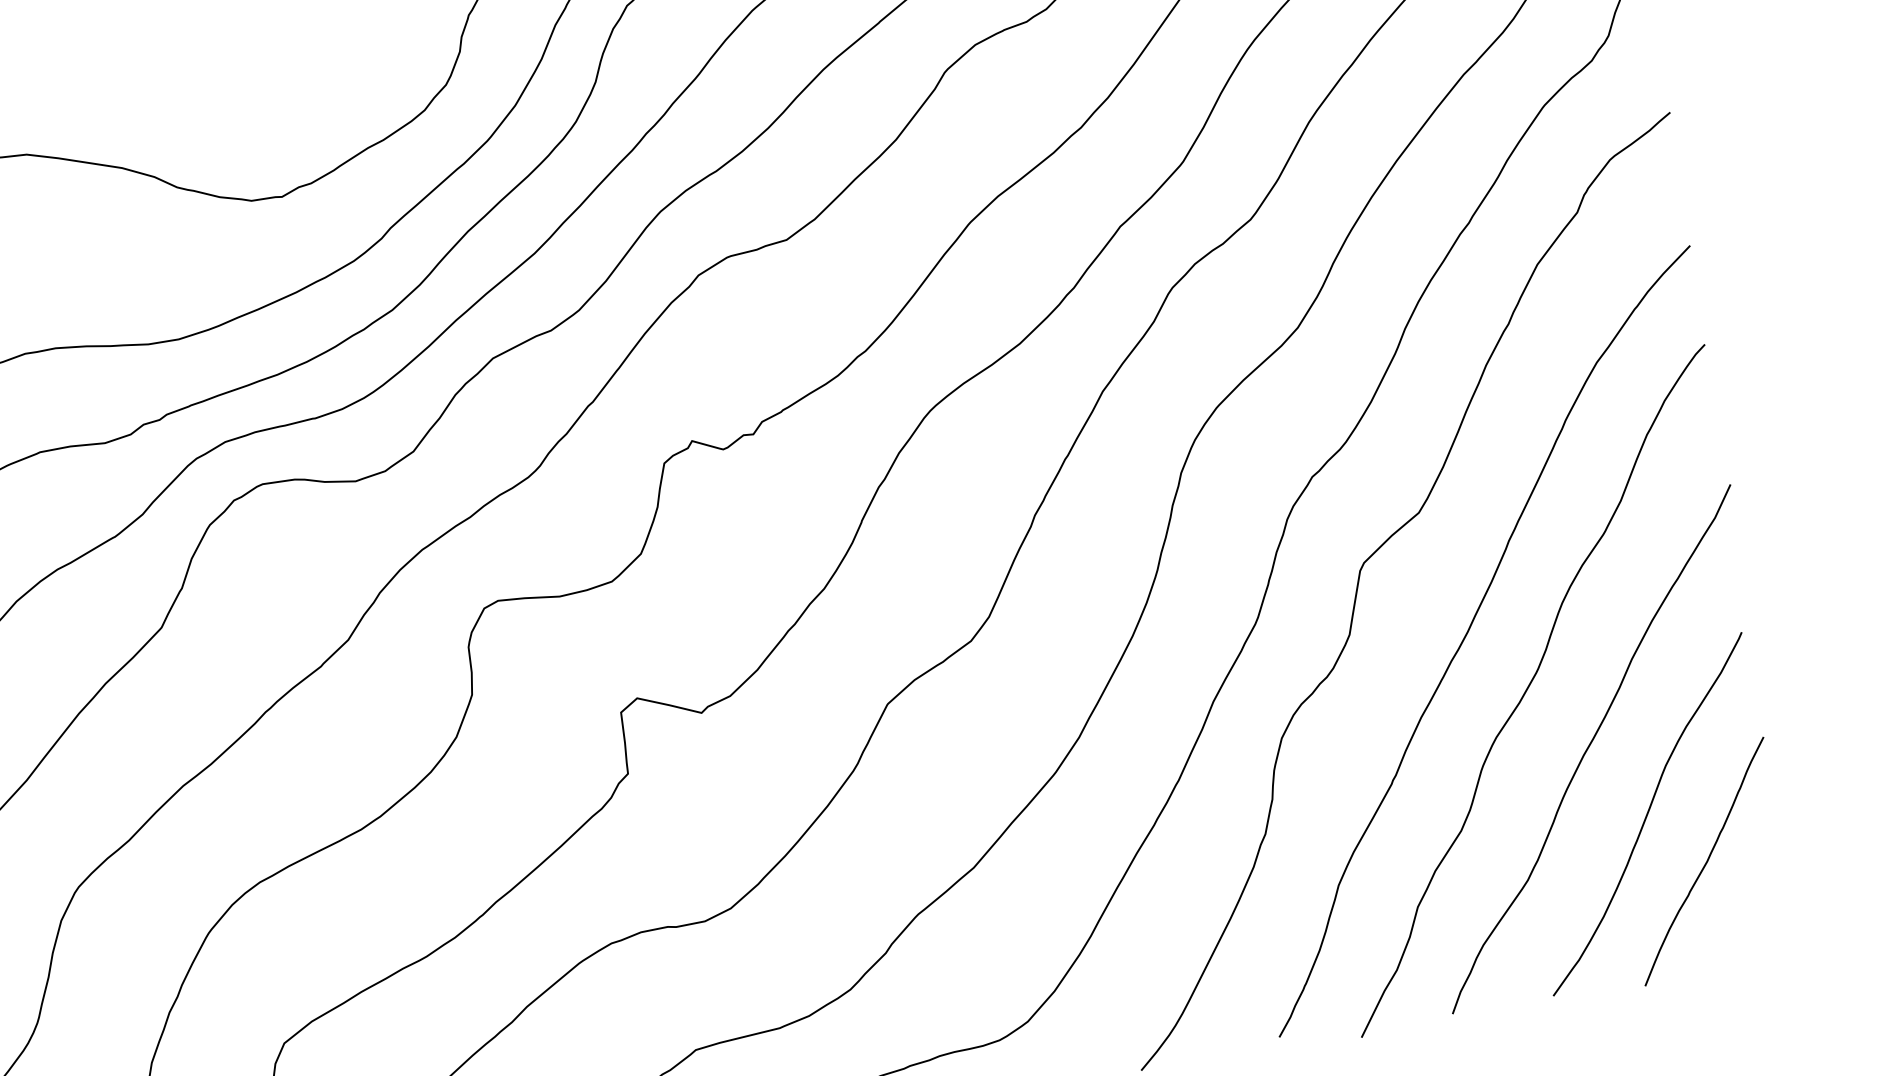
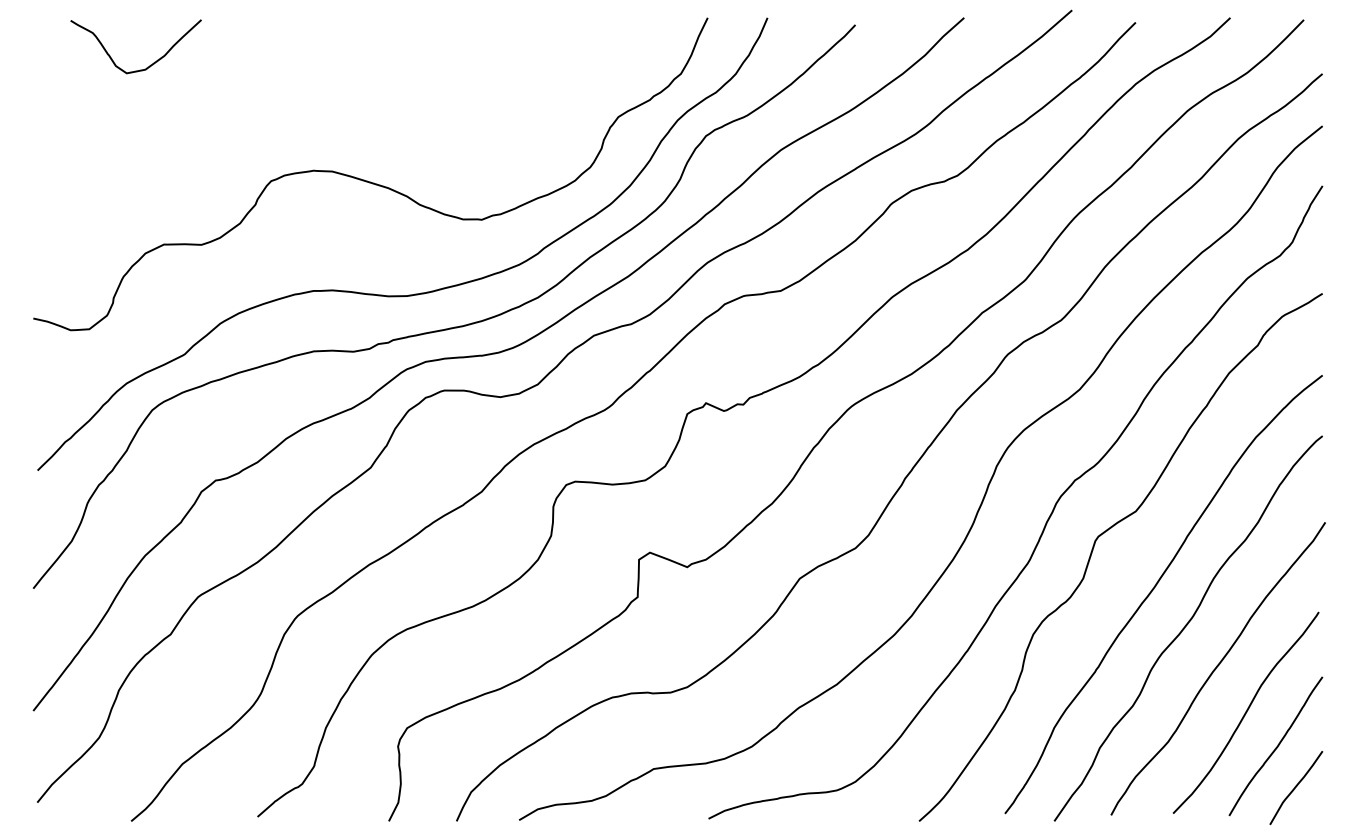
curve: (1747, 923) -> (1296, 787), added

